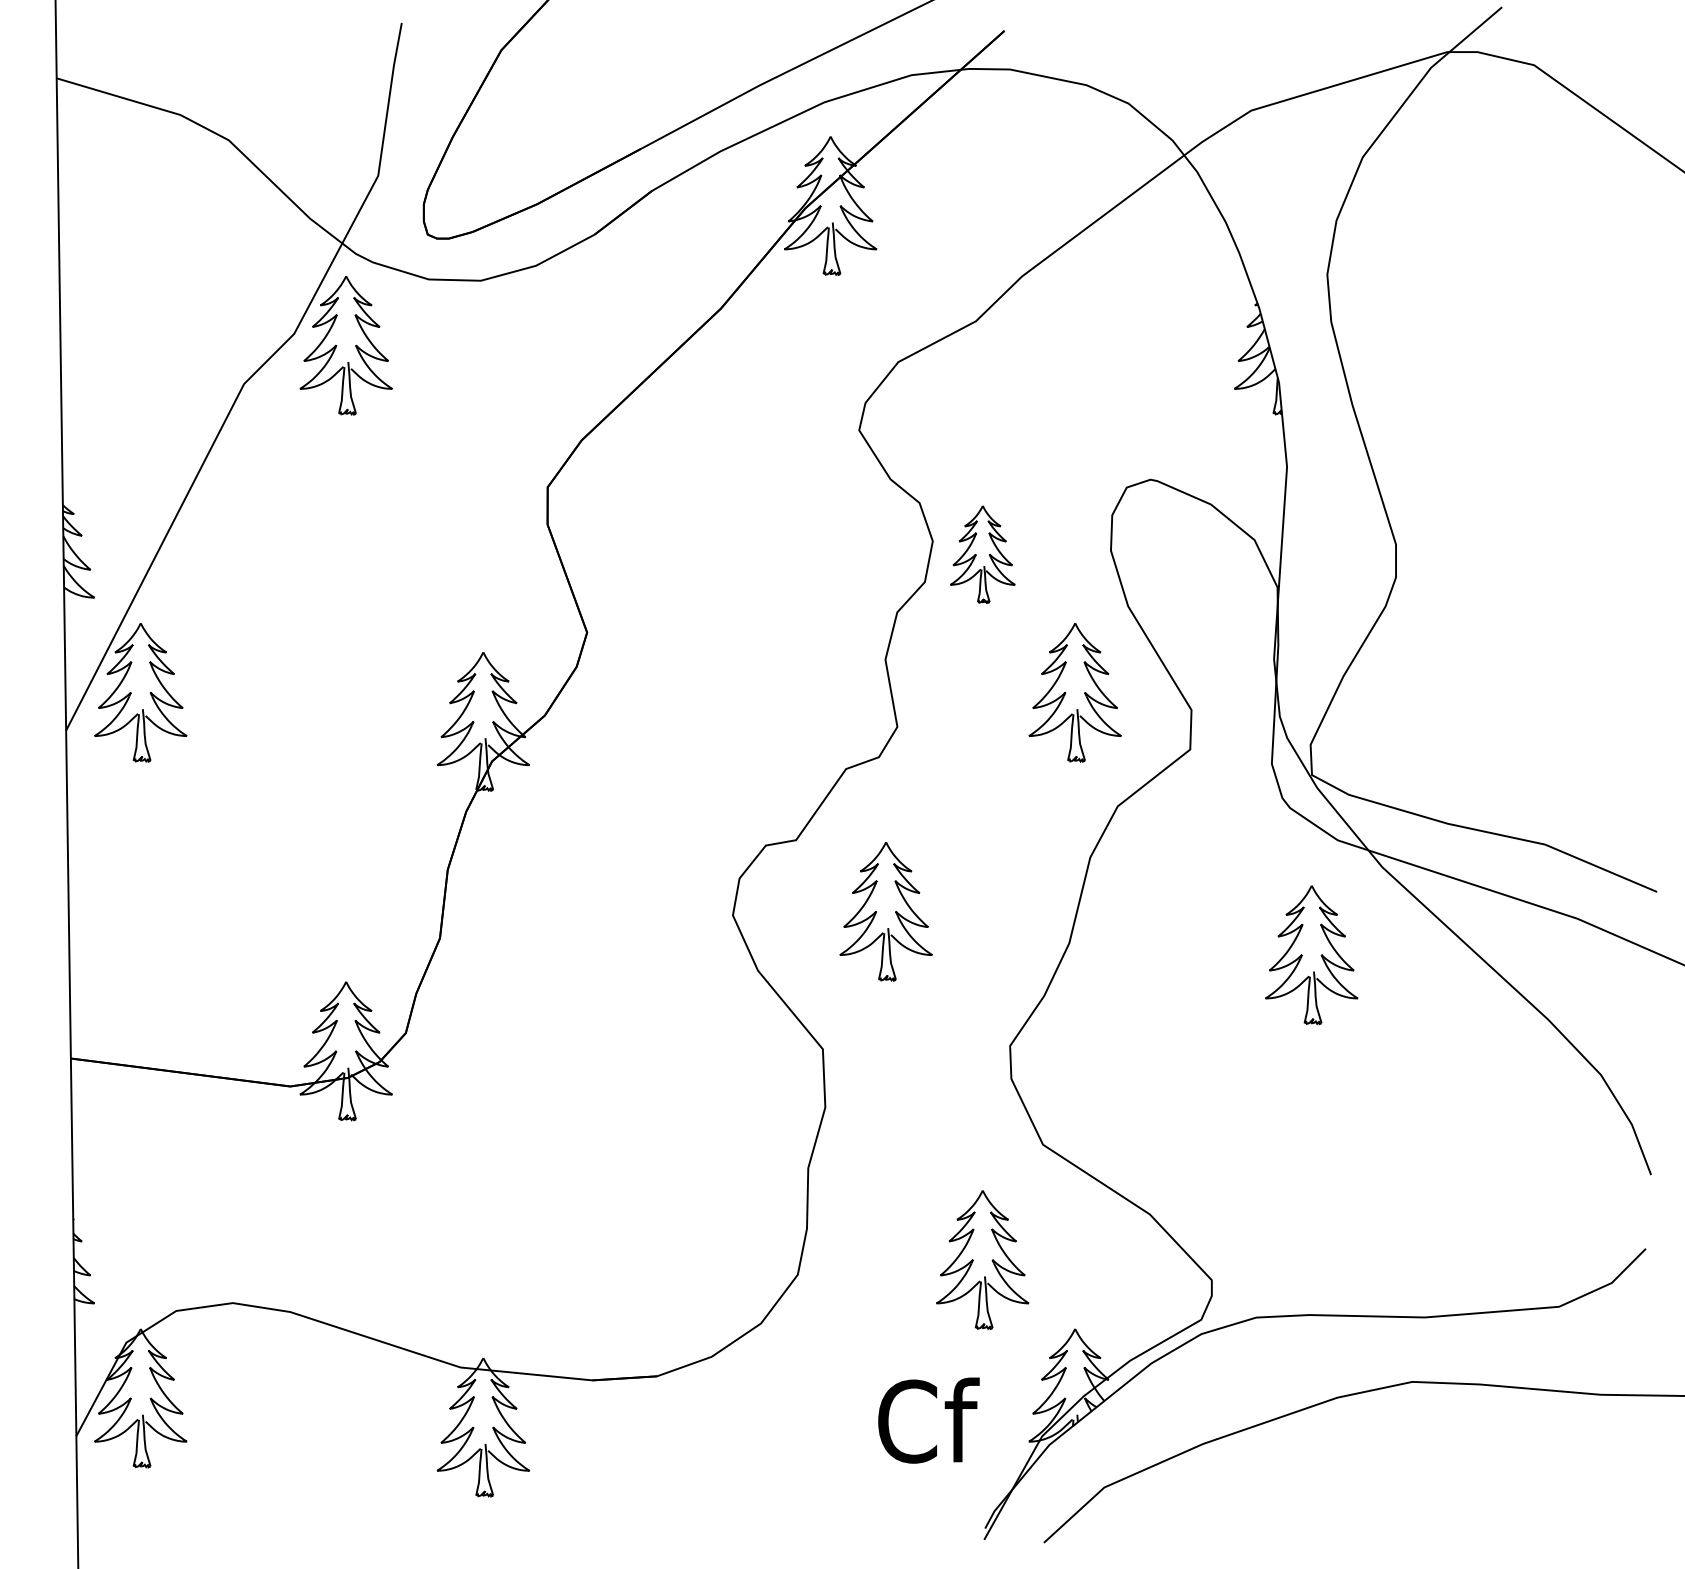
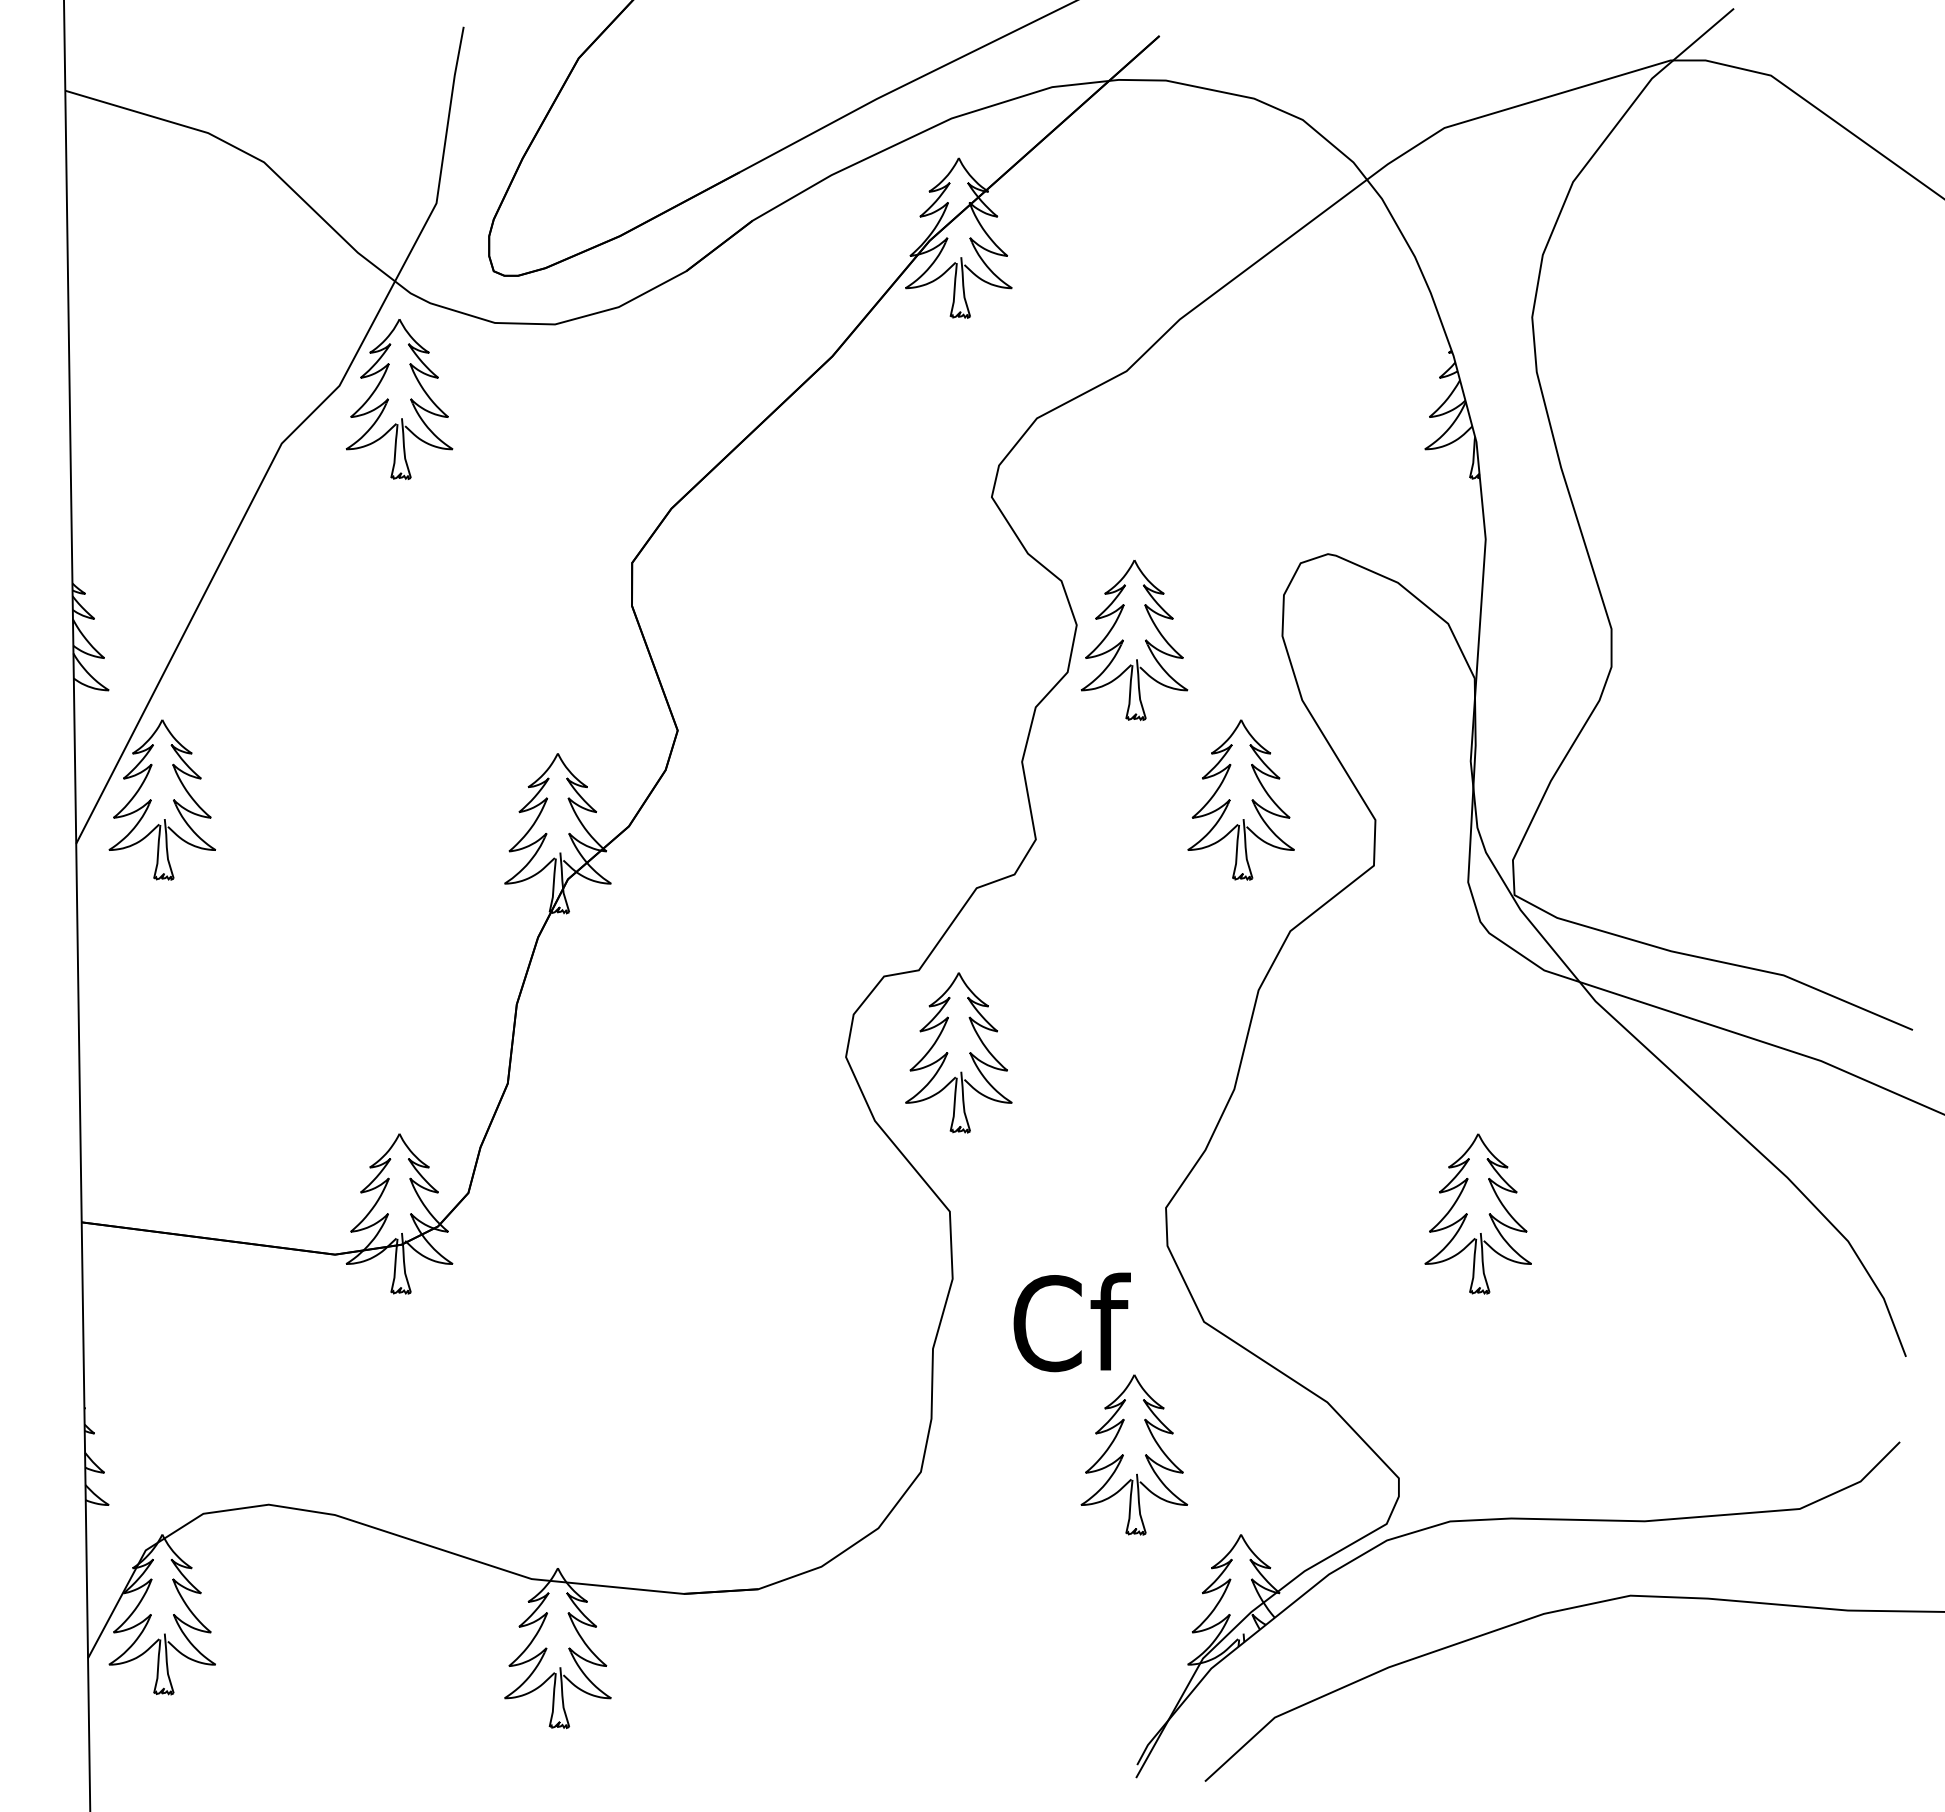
part: (982, 554) -> (1134, 640), size x1.43
part: (877, 912) -> (948, 1053), moved
part: (1311, 954) -> (1477, 1213), moved
text: (928, 1420) -> (1071, 1322), moved

